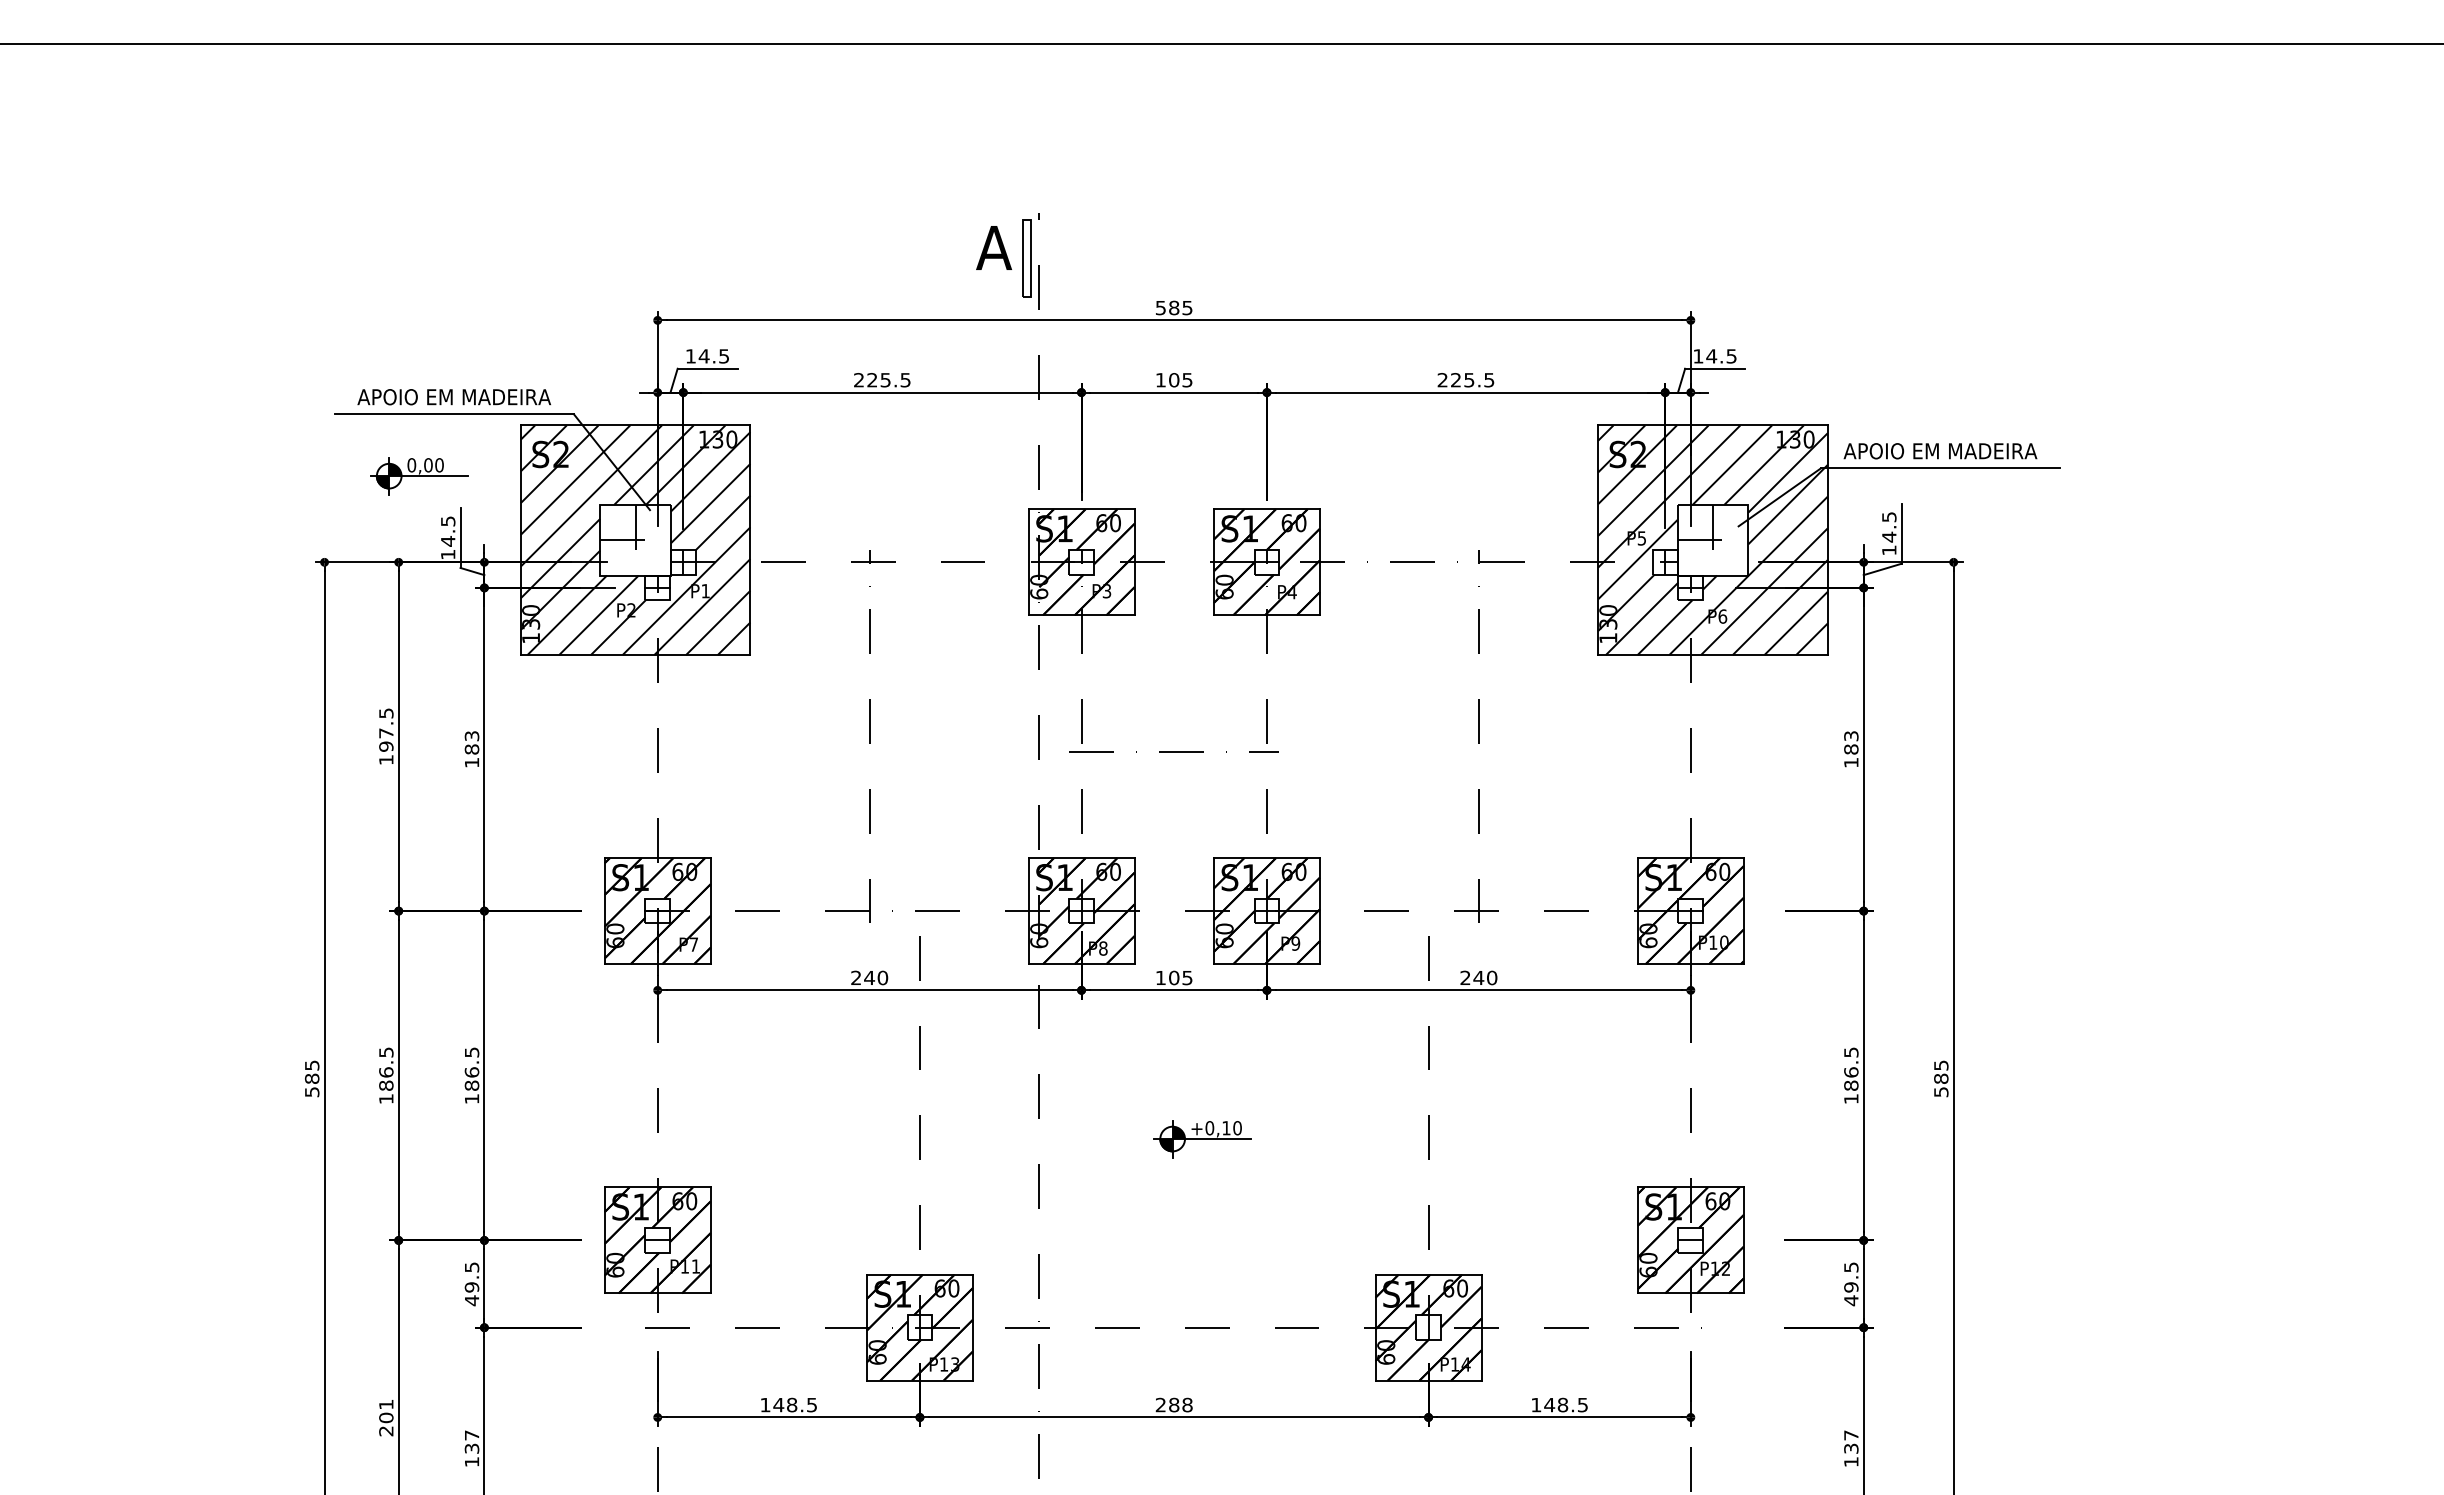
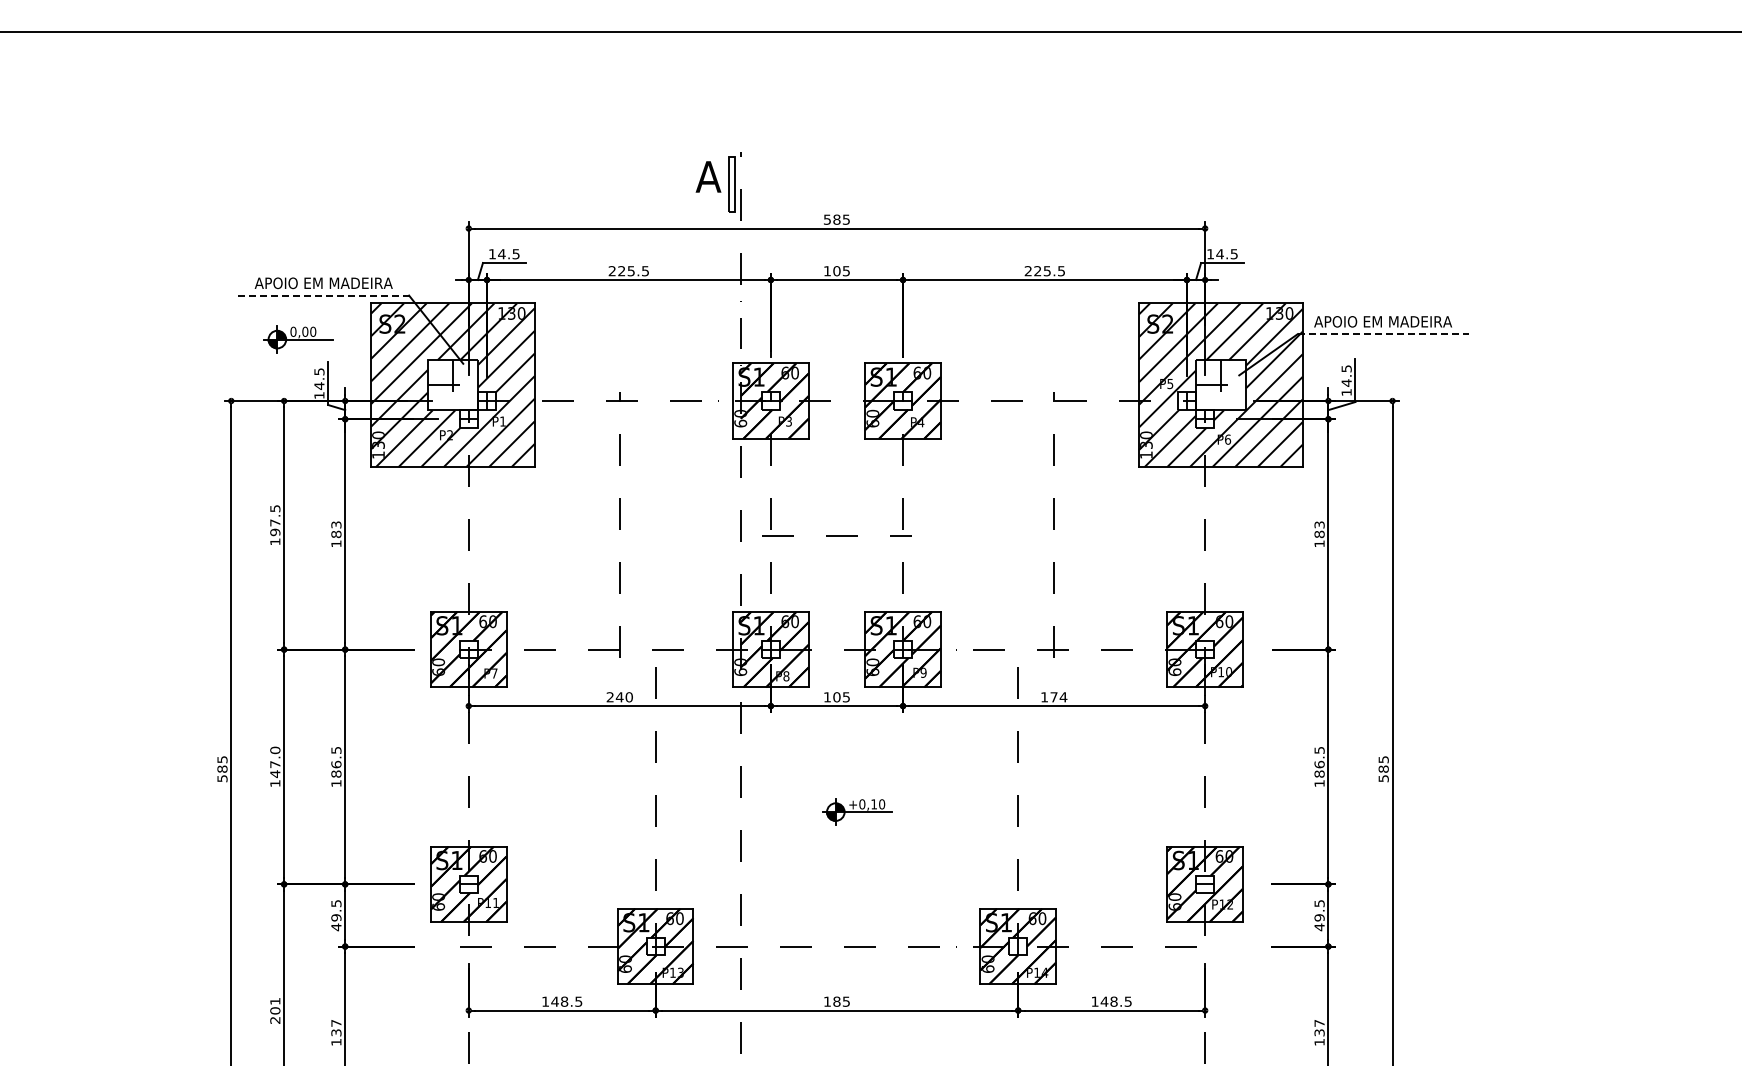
line: (455, 414) -> (324, 295), solid -> dashed
line: (1940, 469) -> (1383, 334), solid -> dashed
text: (1479, 978) -> (1054, 697), 240 -> 174
text: (386, 1069) -> (275, 762), 186.5 -> 147.0
text: (1173, 1404) -> (836, 1001), 288 -> 185

